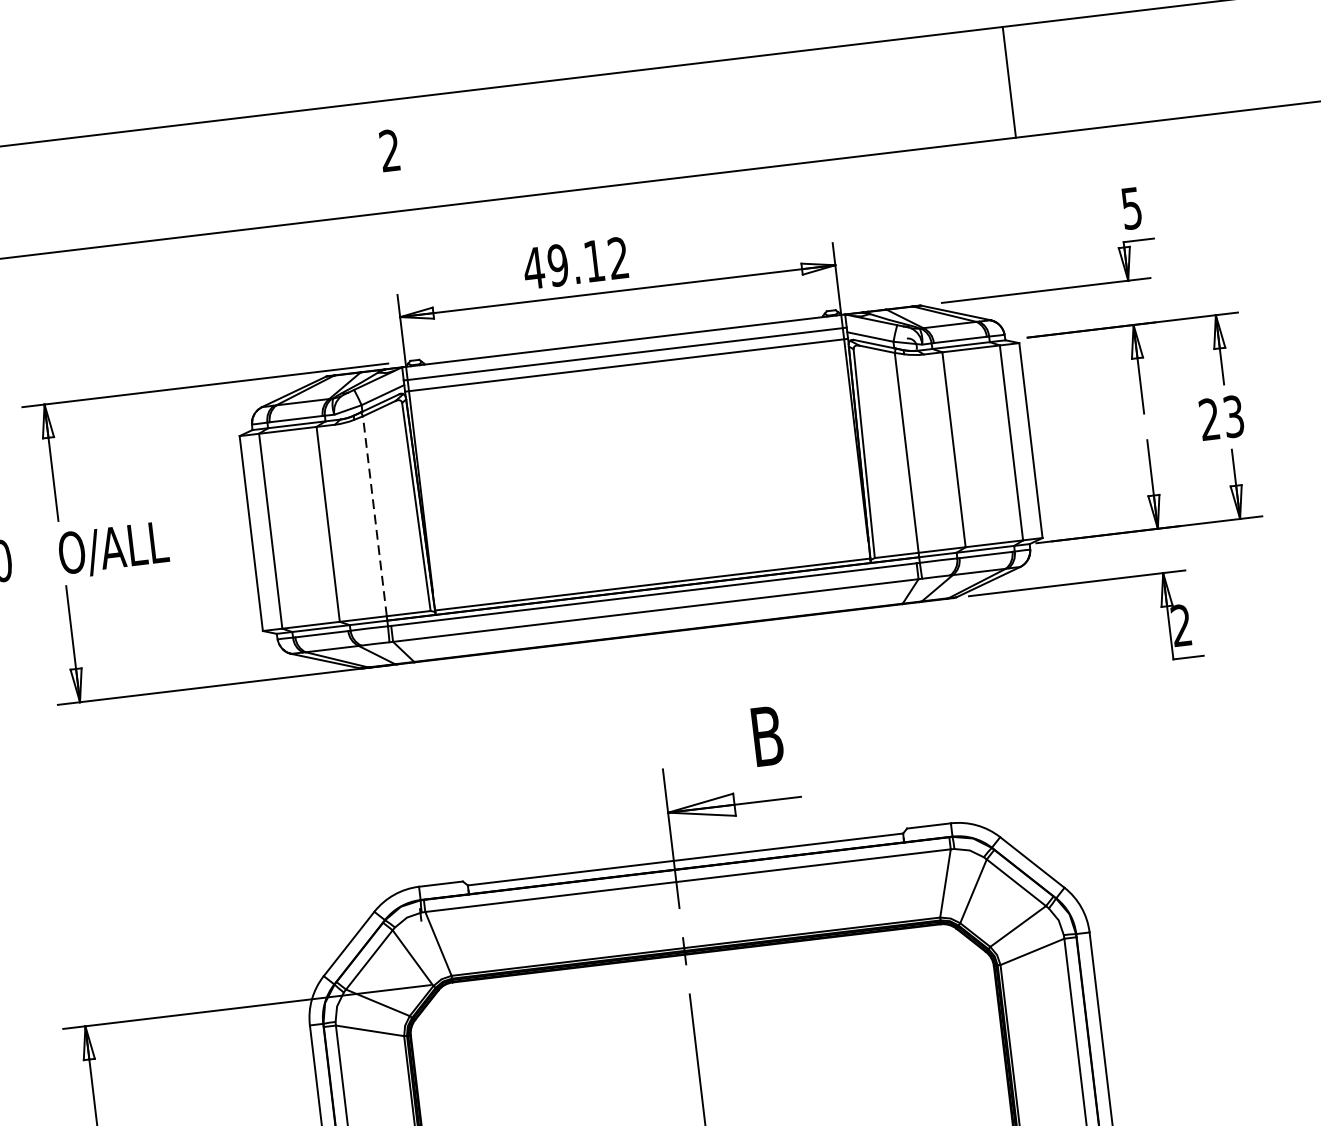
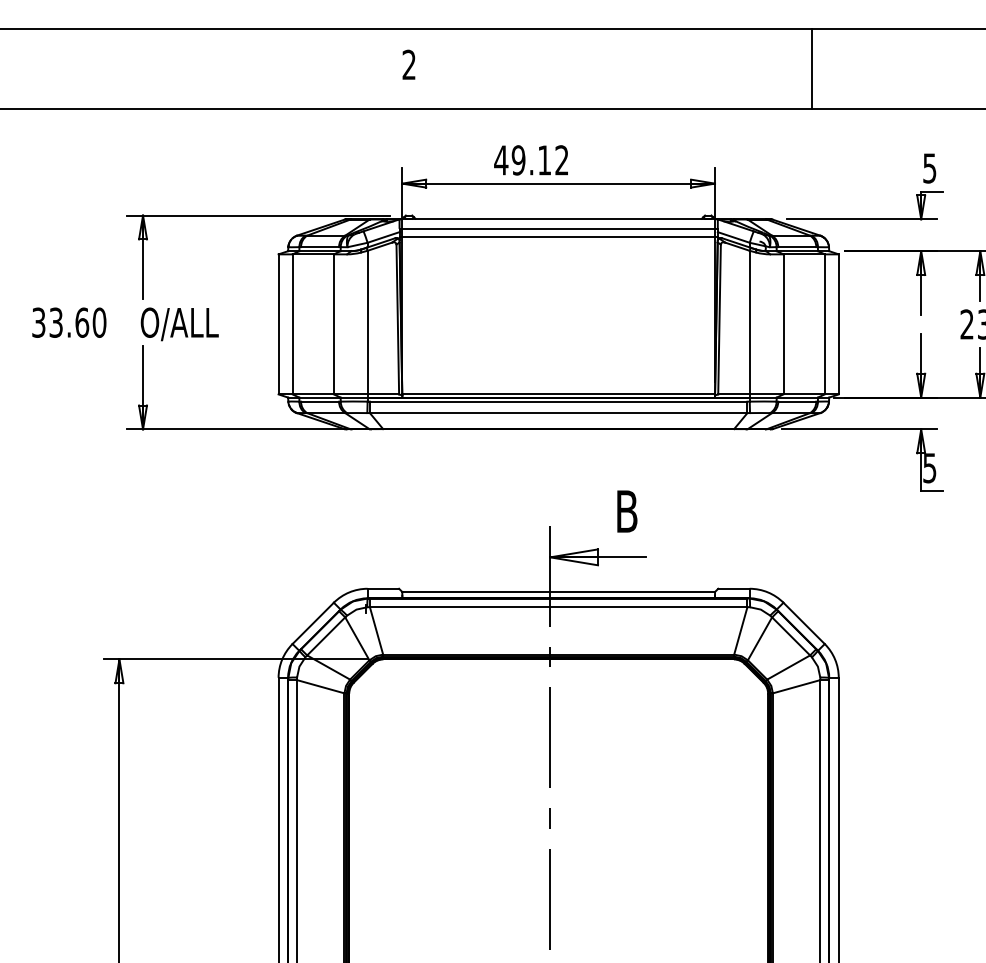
line: (1008, 81) -> (811, 68), moved
line: (374, 516) -> (367, 322), dashed -> solid
text: (1181, 626) -> (929, 468), 2 -> 5

